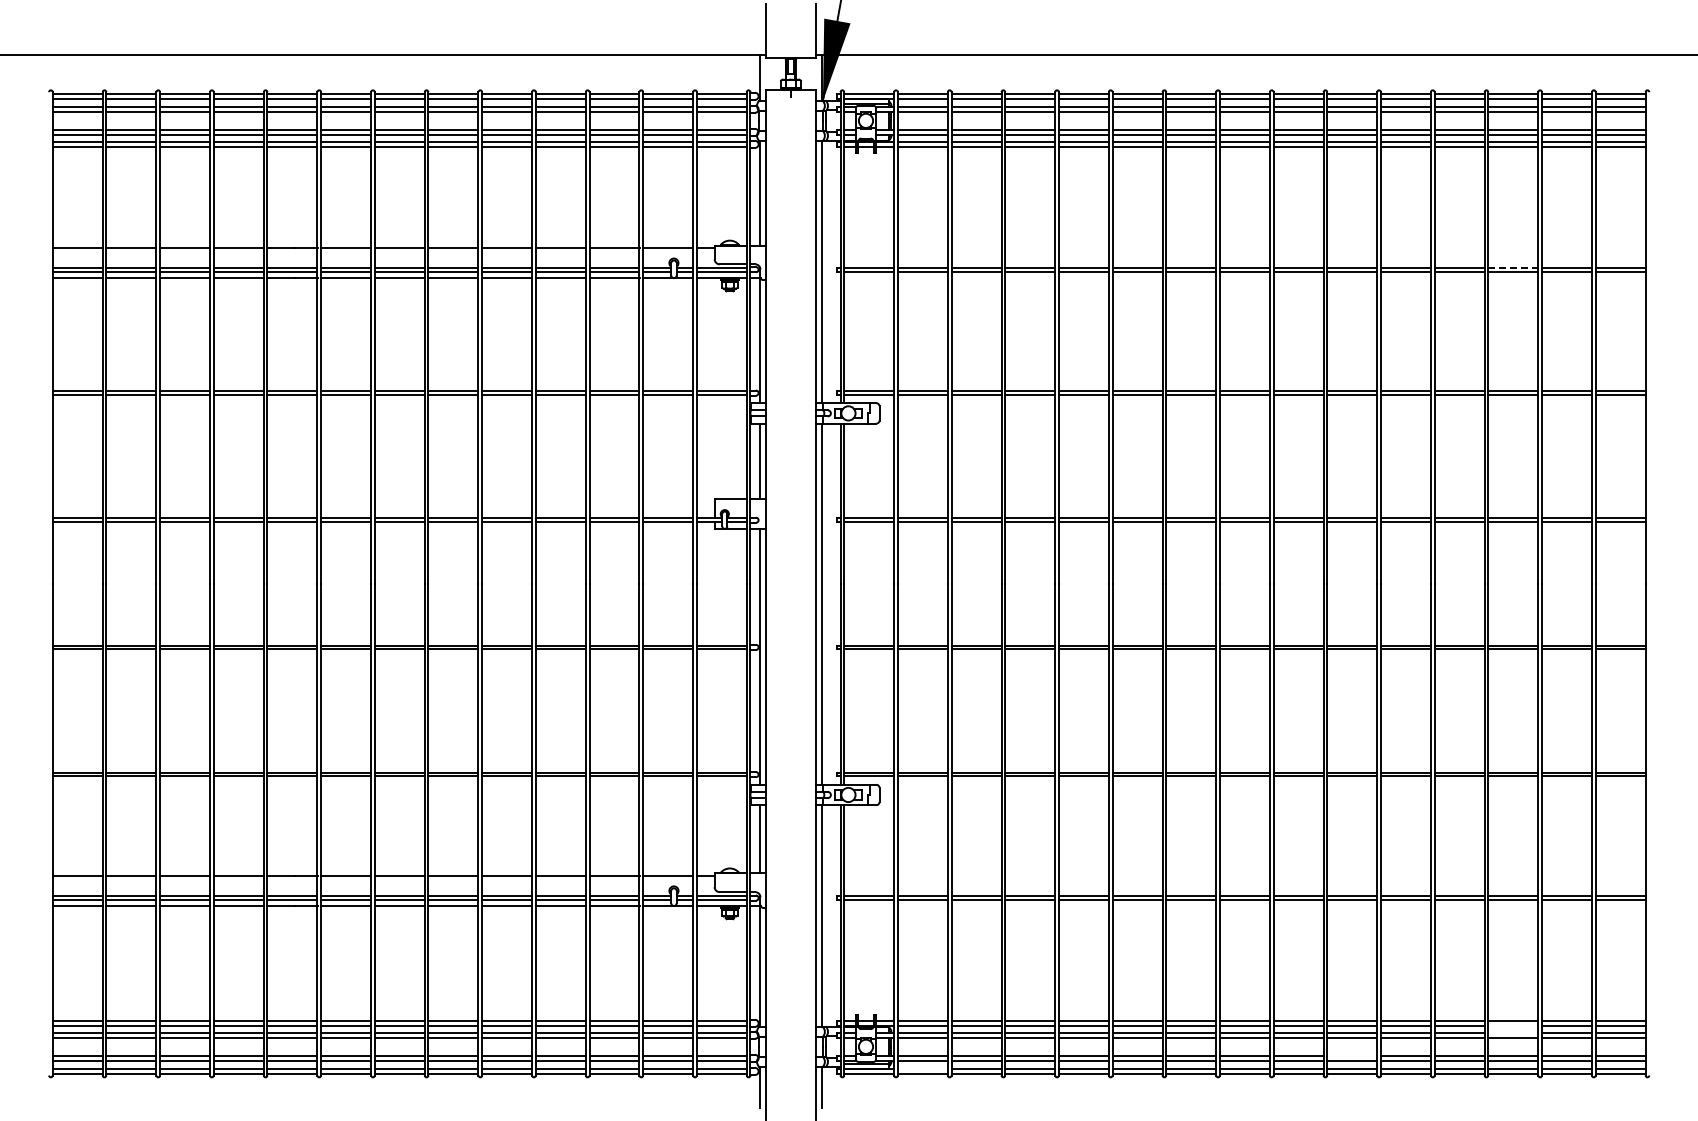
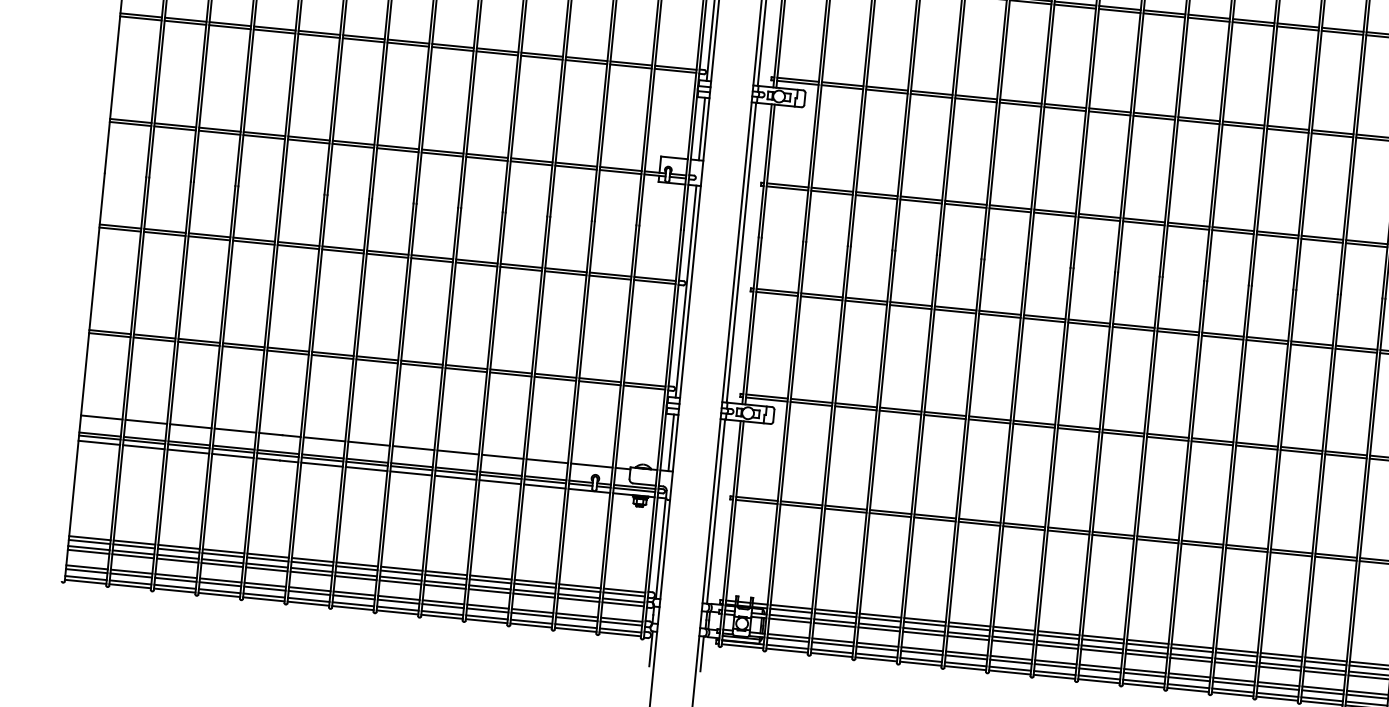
line: (1513, 267) -> (1343, 29), dashed -> solid
line: (1513, 1025) -> (1281, 658), added
line: (1513, 1032) -> (1280, 664), added
line: (1352, 1056) -> (1145, 671), added
line: (922, 1069) -> (787, 647), added

